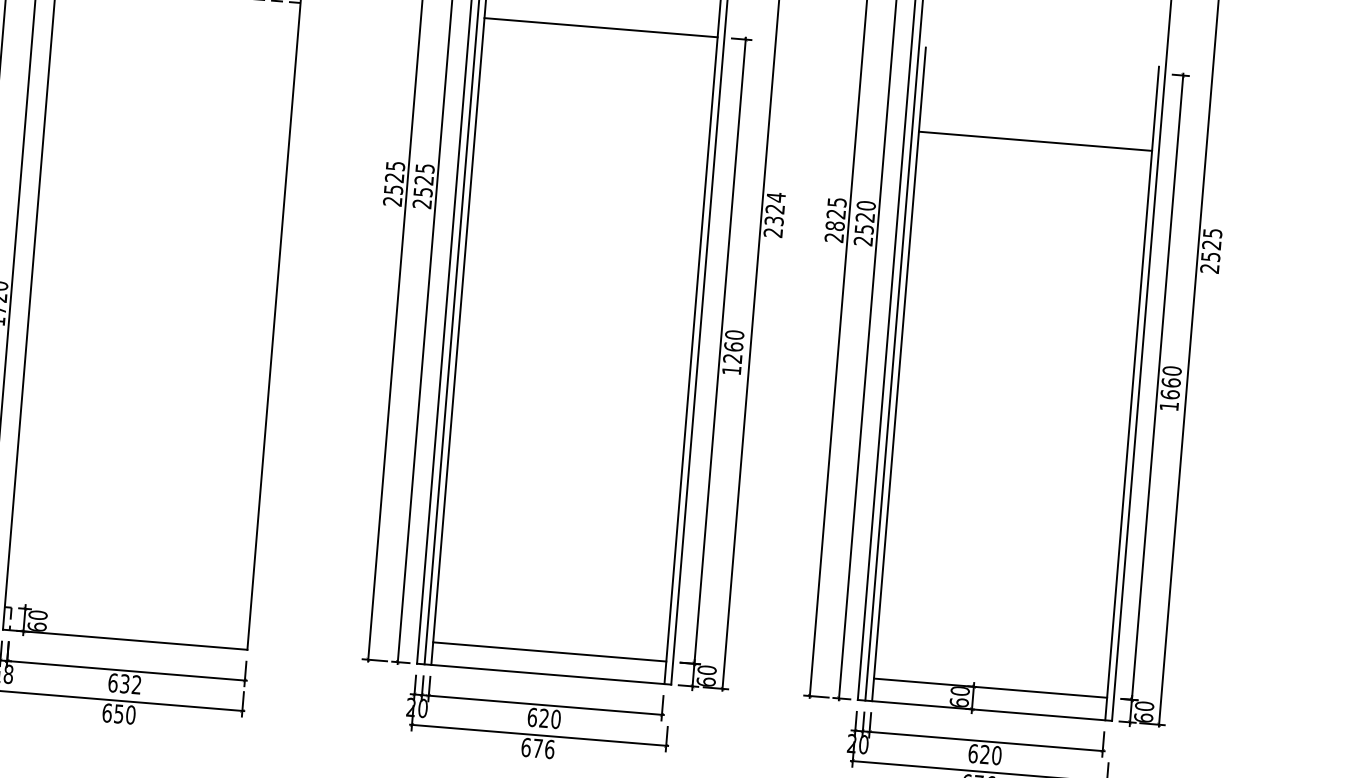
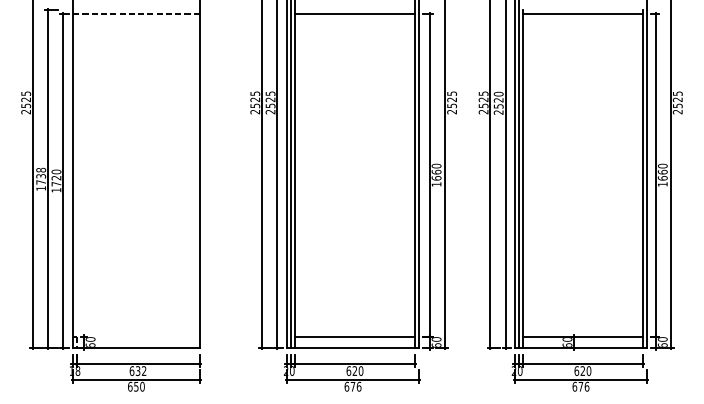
line: (1034, 140) -> (582, 13), moved
text: (776, 208) -> (452, 99), 2324 -> 2525
text: (835, 225) -> (483, 105), 2825 -> 2525
text: (732, 358) -> (436, 178), 1260 -> 1660

